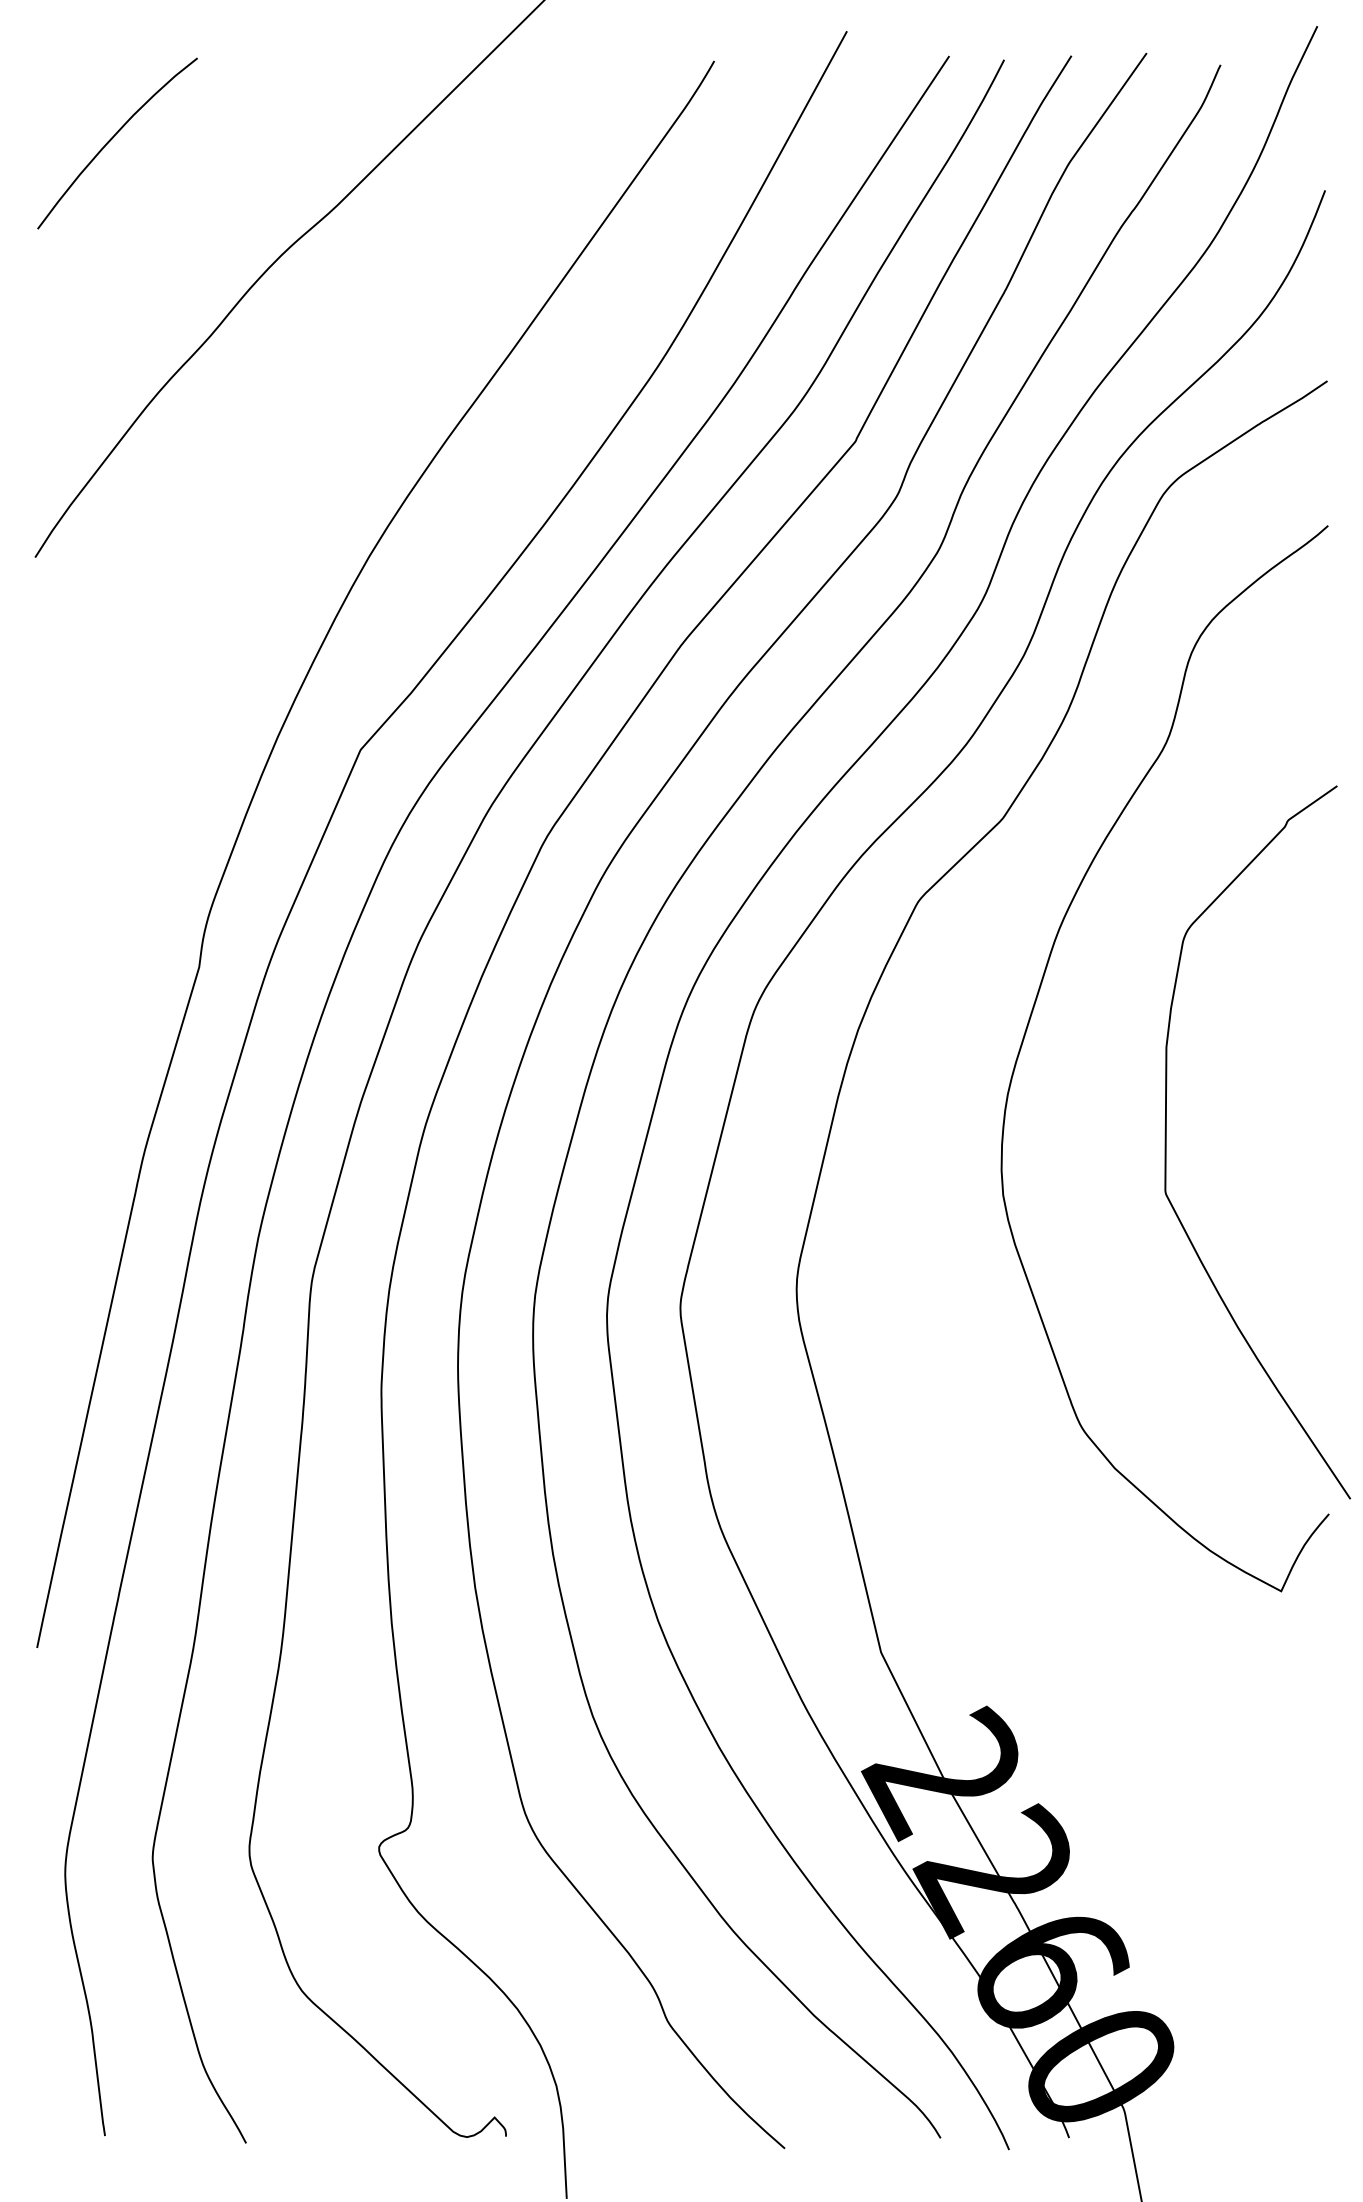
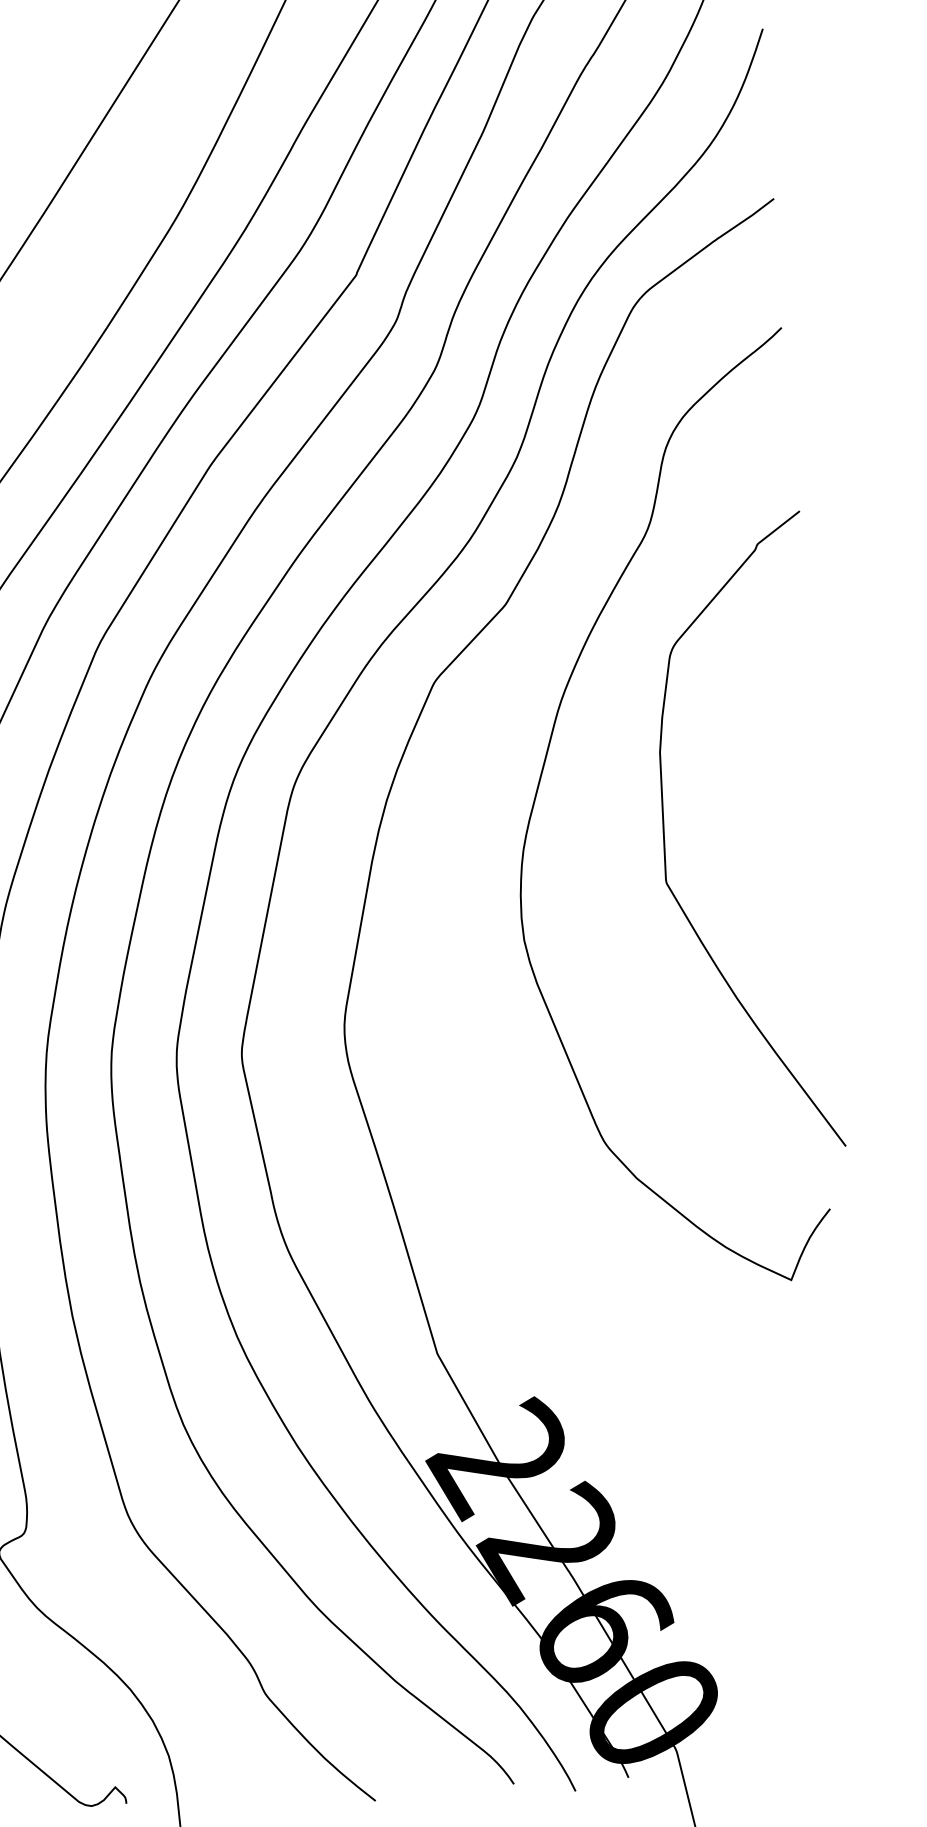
curve: (1166, 1142) -> (664, 837), moved

